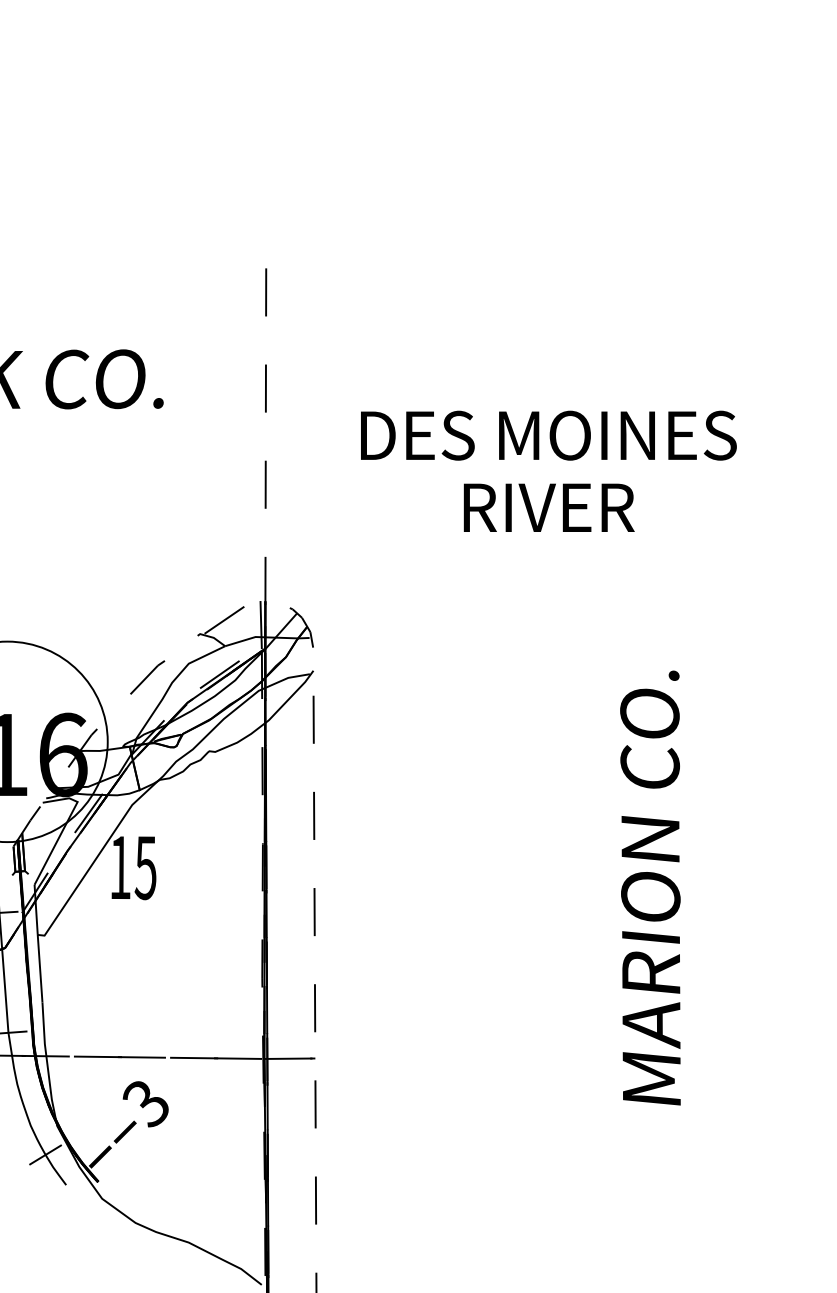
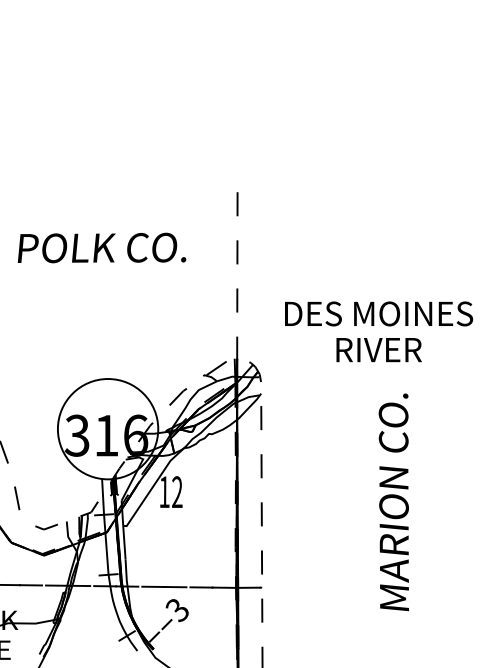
text: (549, 470) -> (379, 331), moved
text: (144, 868) -> (176, 492), 15 -> 12
text: (649, 888) -> (393, 502), moved

